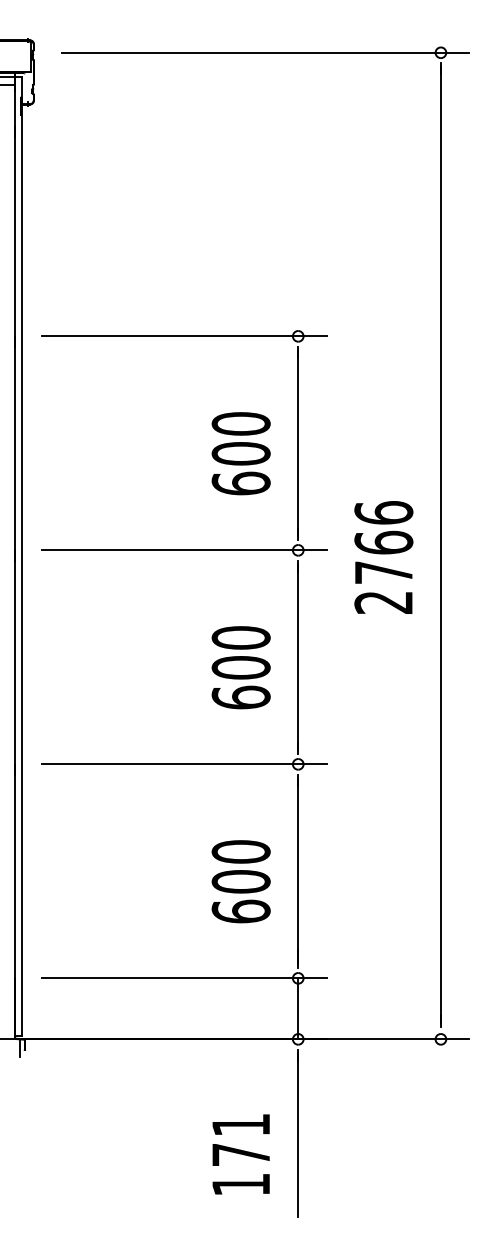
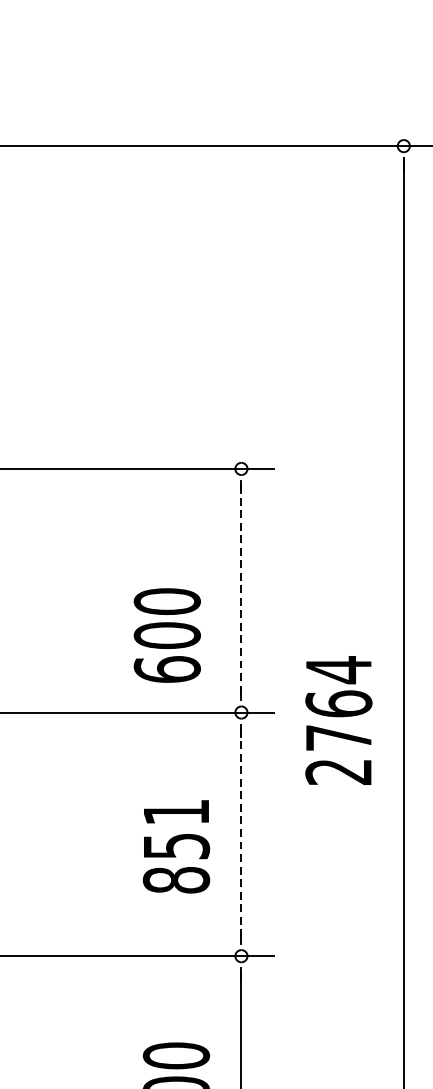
line: (298, 443) -> (241, 590), solid -> dashed
text: (240, 453) -> (166, 635), moved
text: (383, 512) -> (338, 669), 2766 -> 2764
line: (298, 657) -> (241, 834), solid -> dashed
text: (240, 667) -> (175, 845), 600 -> 851

